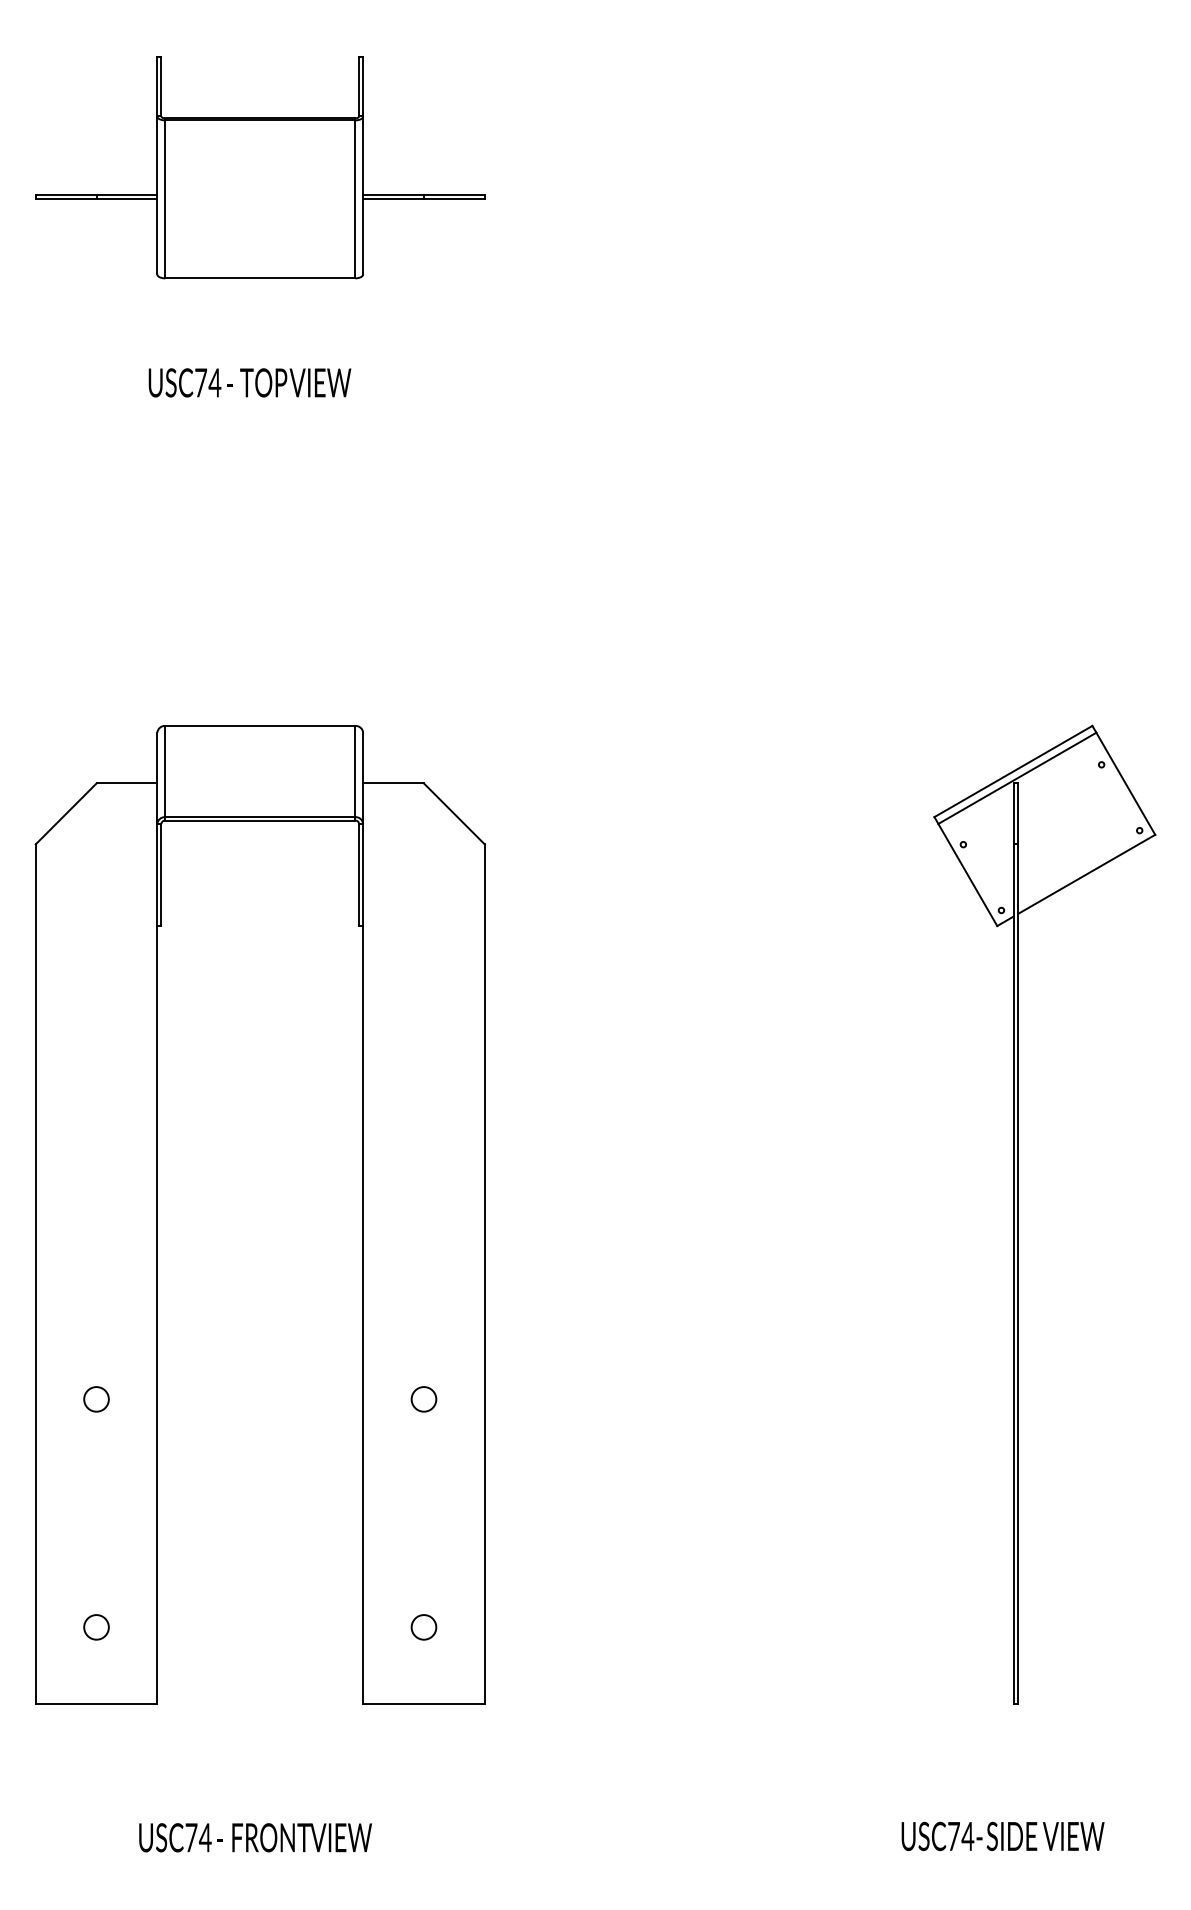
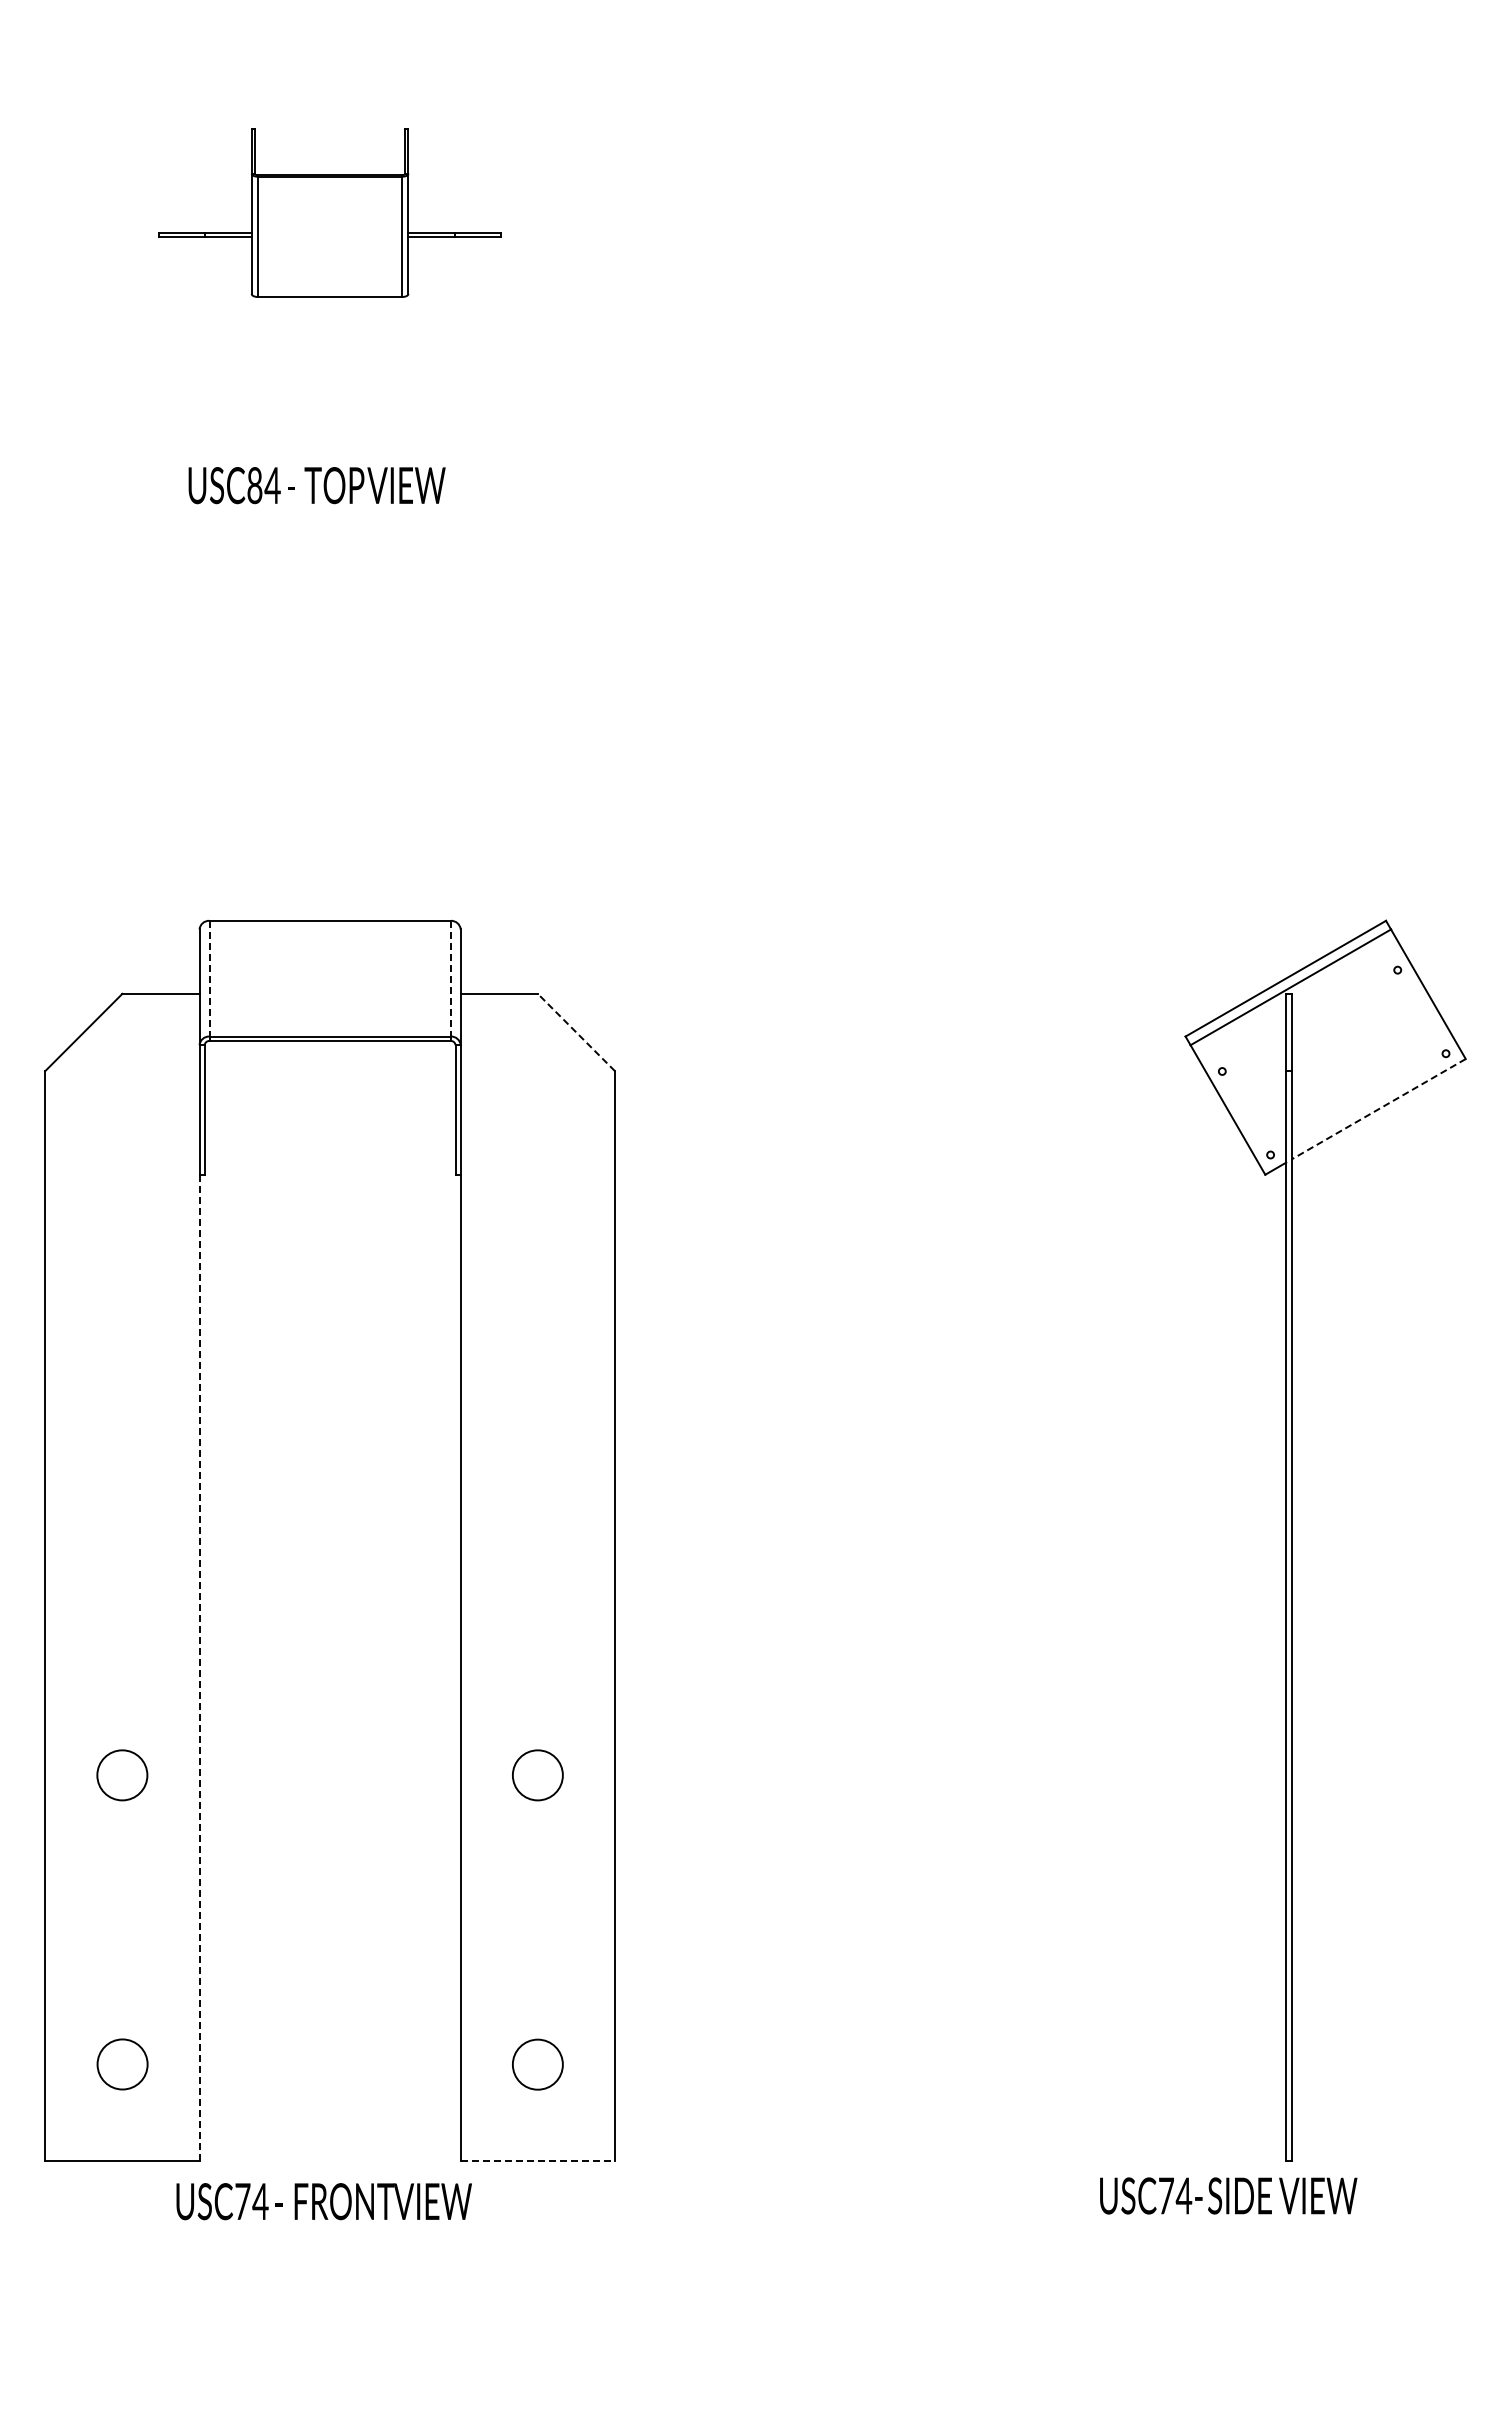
part: (259, 167) -> (329, 212), size x0.6
text: (200, 382) -> (254, 485), USC74 -> USC84
line: (165, 771) -> (209, 978), solid -> dashed
line: (355, 771) -> (450, 978), solid -> dashed
line: (454, 813) -> (576, 1032), solid -> dashed
line: (1086, 874) -> (1378, 1109), solid -> dashed
line: (157, 1315) -> (199, 1668), solid -> dashed
circle: (96, 1399) -> (122, 1775), size x1.6
circle: (423, 1399) -> (537, 1775), size x1.6
circle: (95, 1627) -> (121, 2064), size x1.6
circle: (423, 1627) -> (537, 2064), size x1.6
line: (424, 1703) -> (538, 2161), solid -> dashed
text: (1002, 1836) -> (1228, 2195), moved
text: (255, 1837) -> (323, 2201), moved

